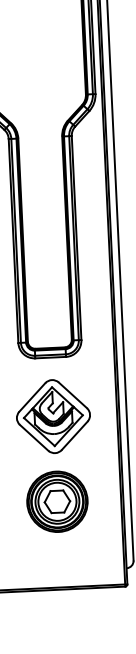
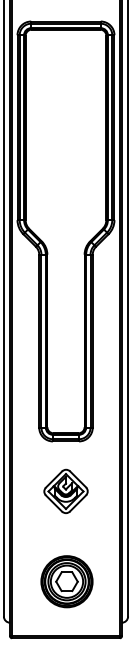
part: (52, 416) -> (65, 491), size x0.7
part: (56, 501) -> (66, 581), moved

